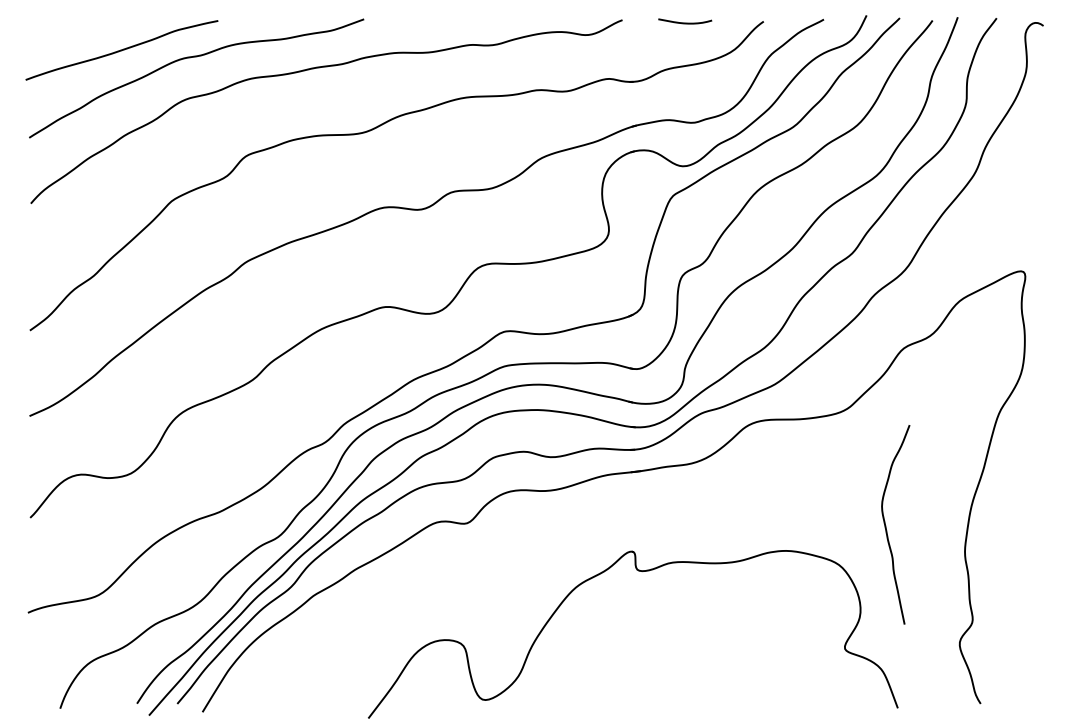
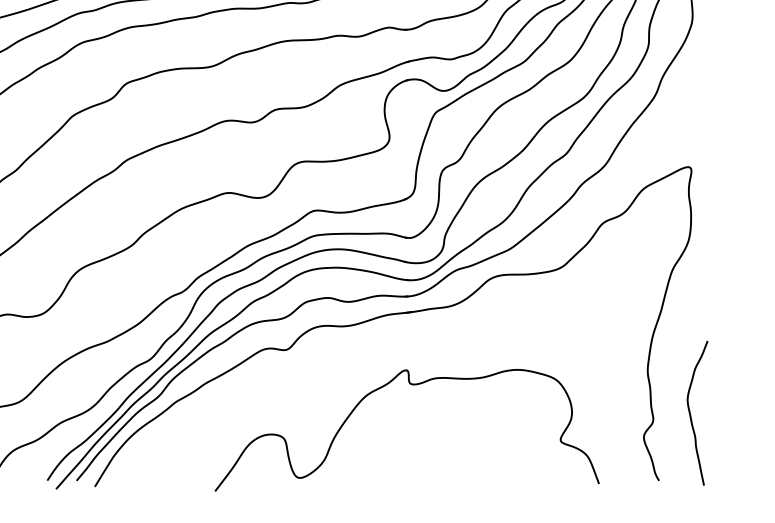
curve: (886, 525) -> (690, 413), moved

